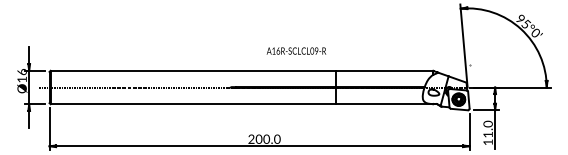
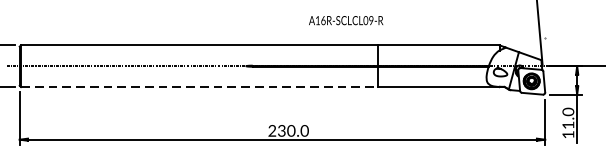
text: (296, 50) -> (346, 19), moved
line: (193, 104) -> (199, 87), solid -> dashed
text: (258, 139) -> (281, 131), 200.0 -> 230.0

